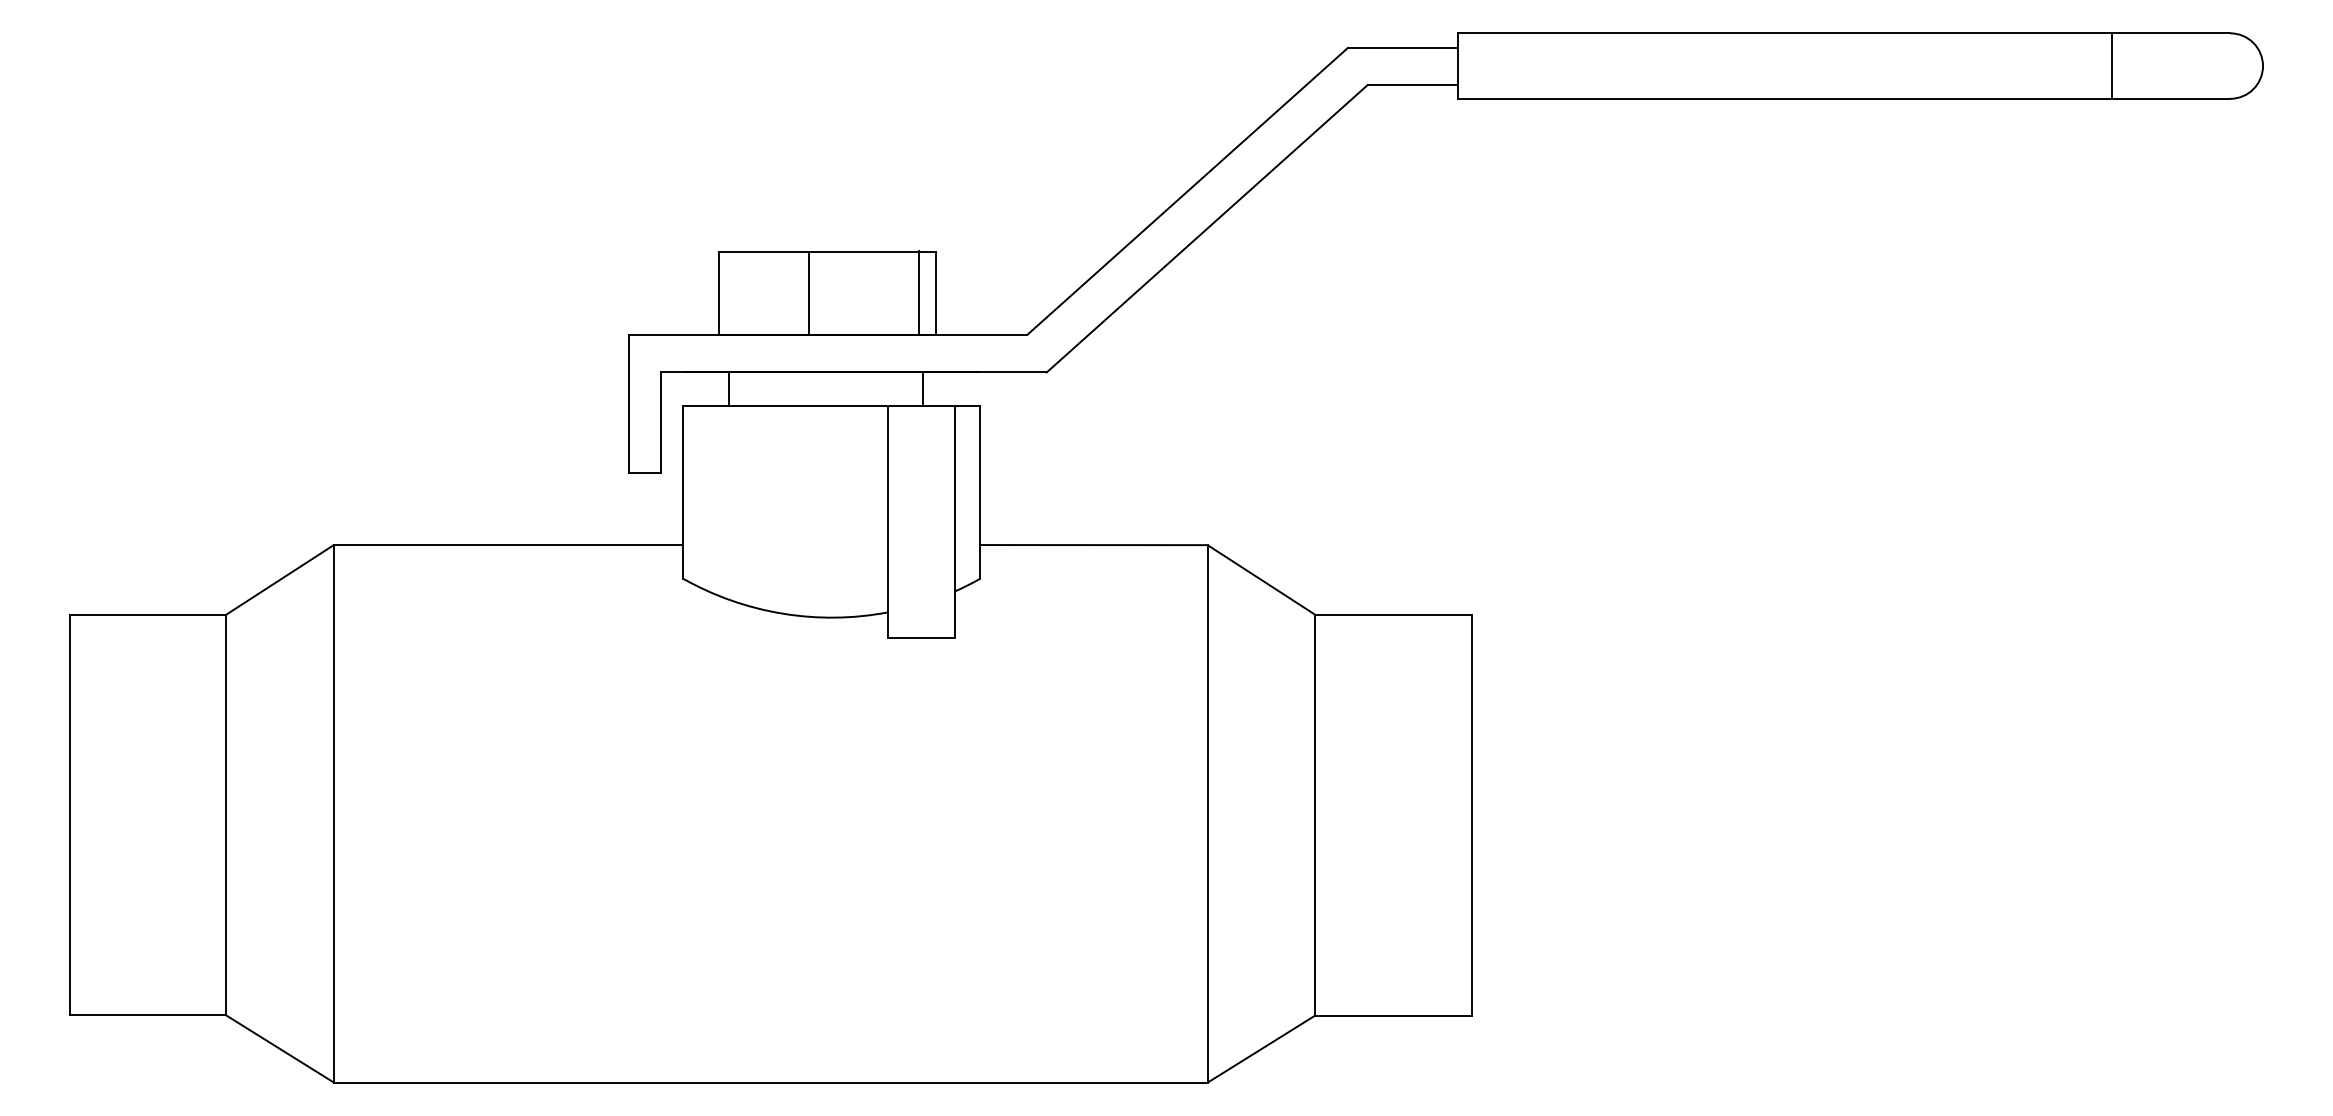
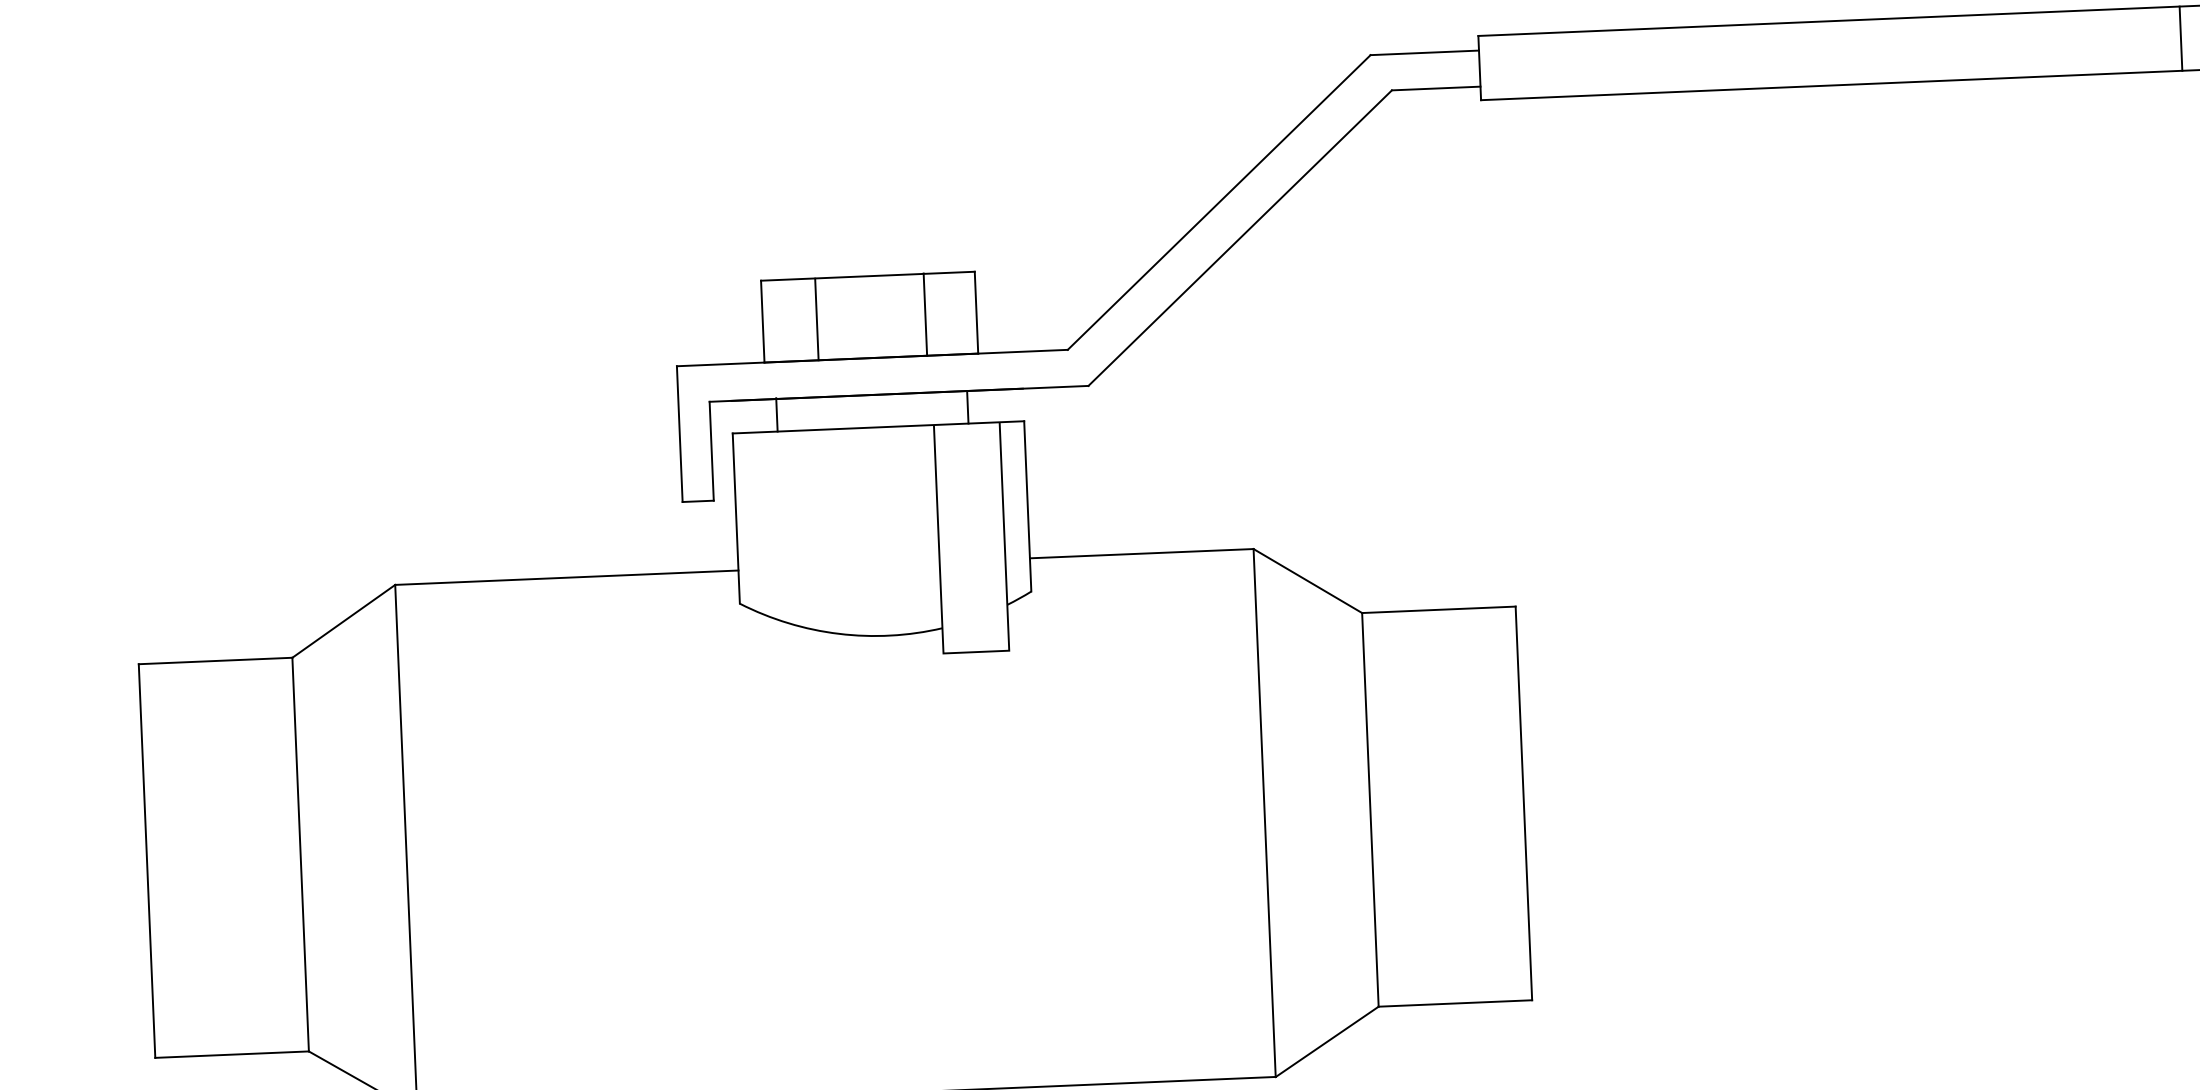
line: (2111, 65) -> (2180, 38), moved
line: (808, 292) -> (816, 318), moved
line: (919, 292) -> (925, 314), moved

